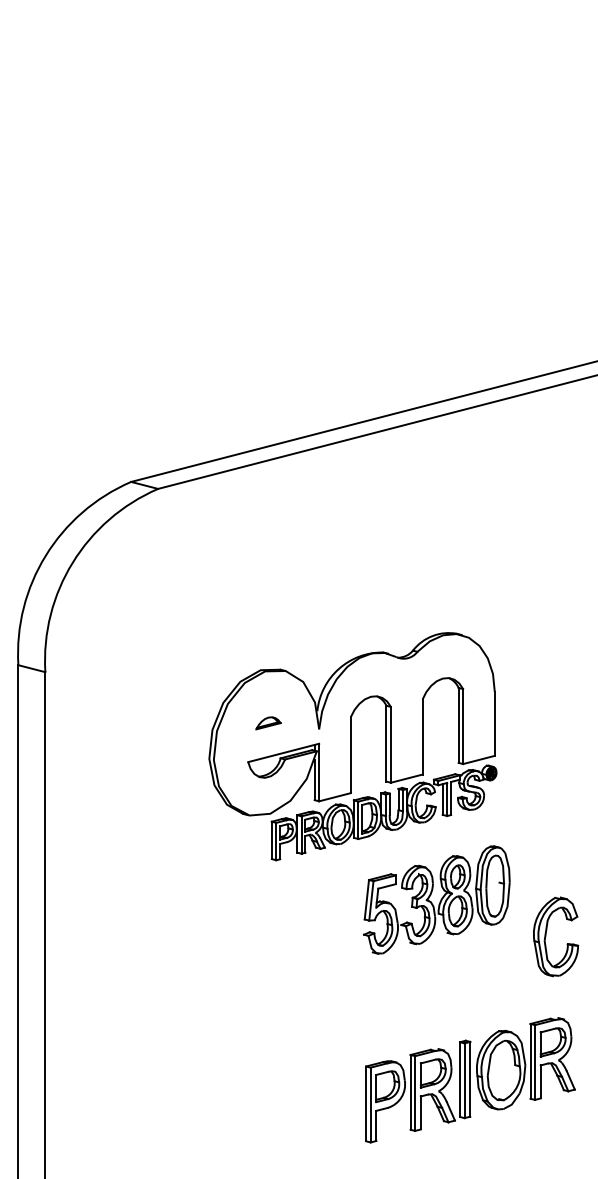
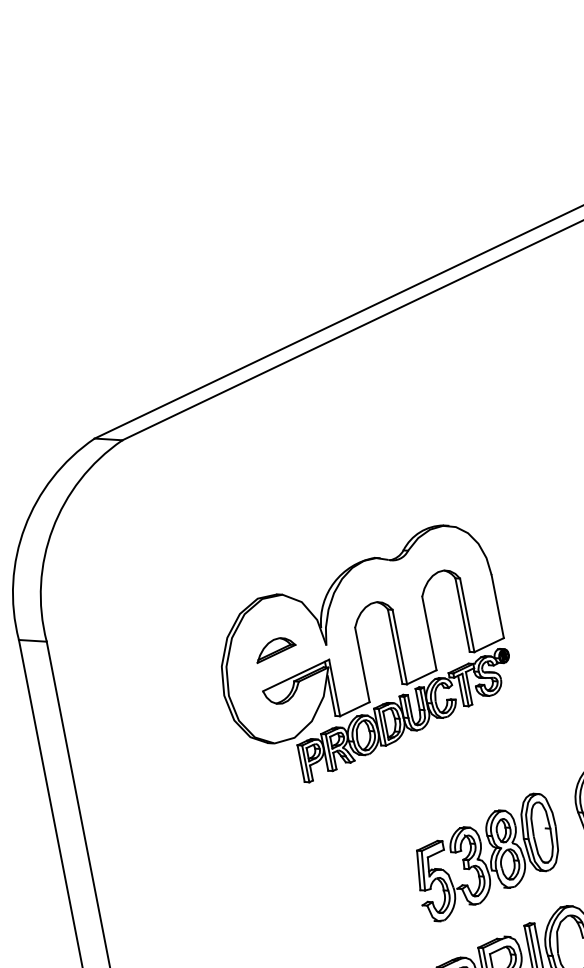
part: (268, 723) -> (275, 649), size x1.67
part: (436, 899) -> (487, 856), moved

